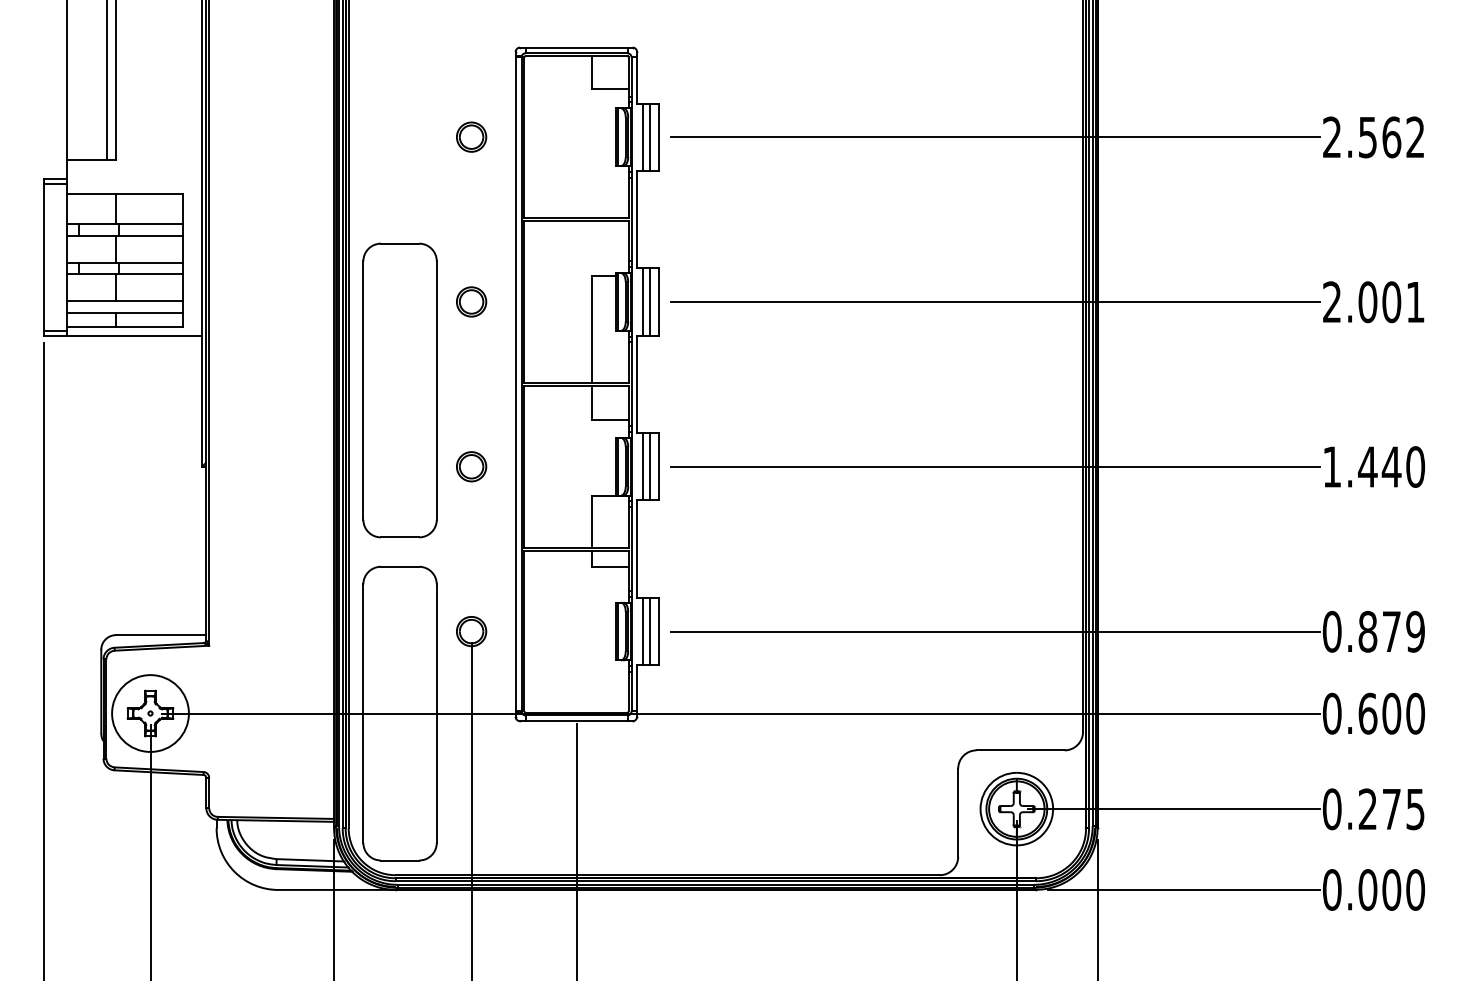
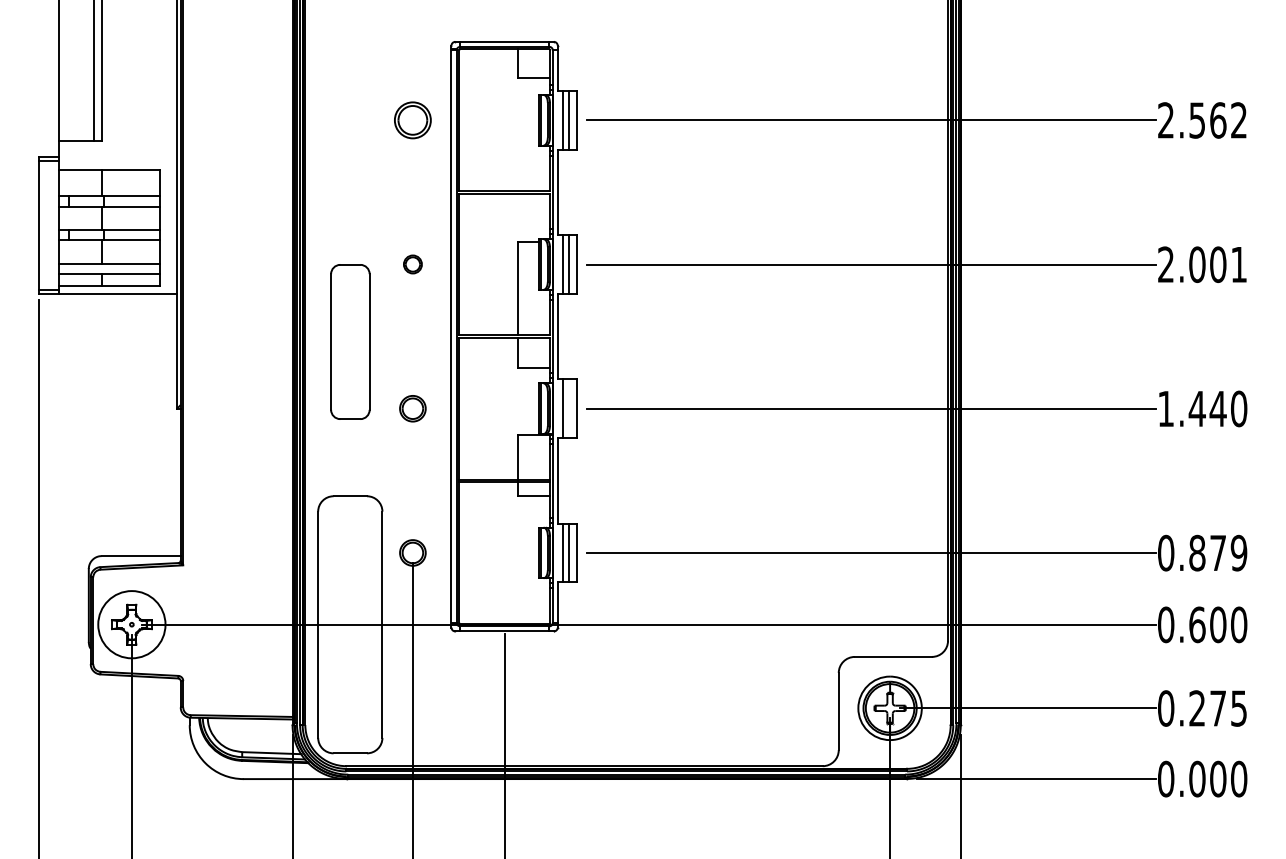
part: (471, 136) -> (412, 119), size x1.4
part: (471, 301) -> (412, 264), size x0.7
part: (400, 389) -> (350, 341), size x0.6
line: (650, 466) -> (569, 408), removed

